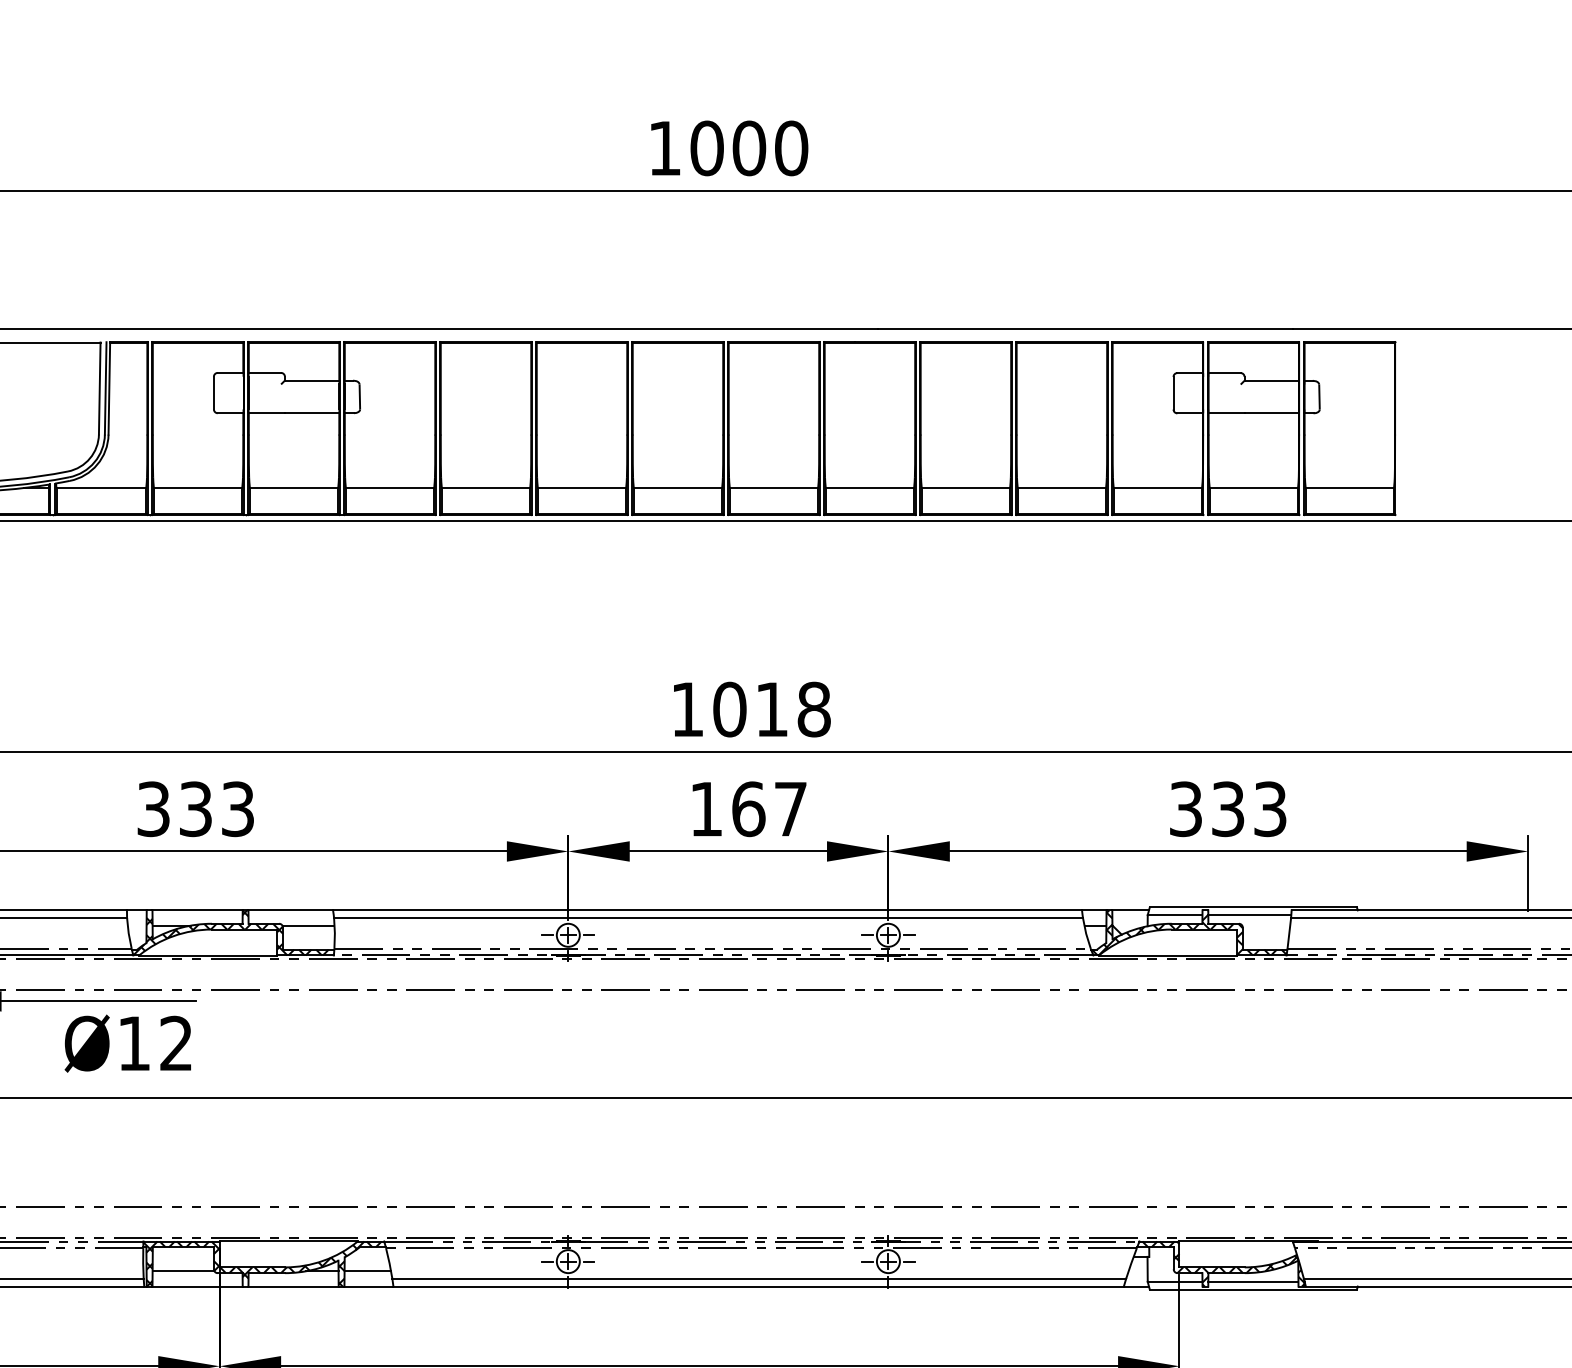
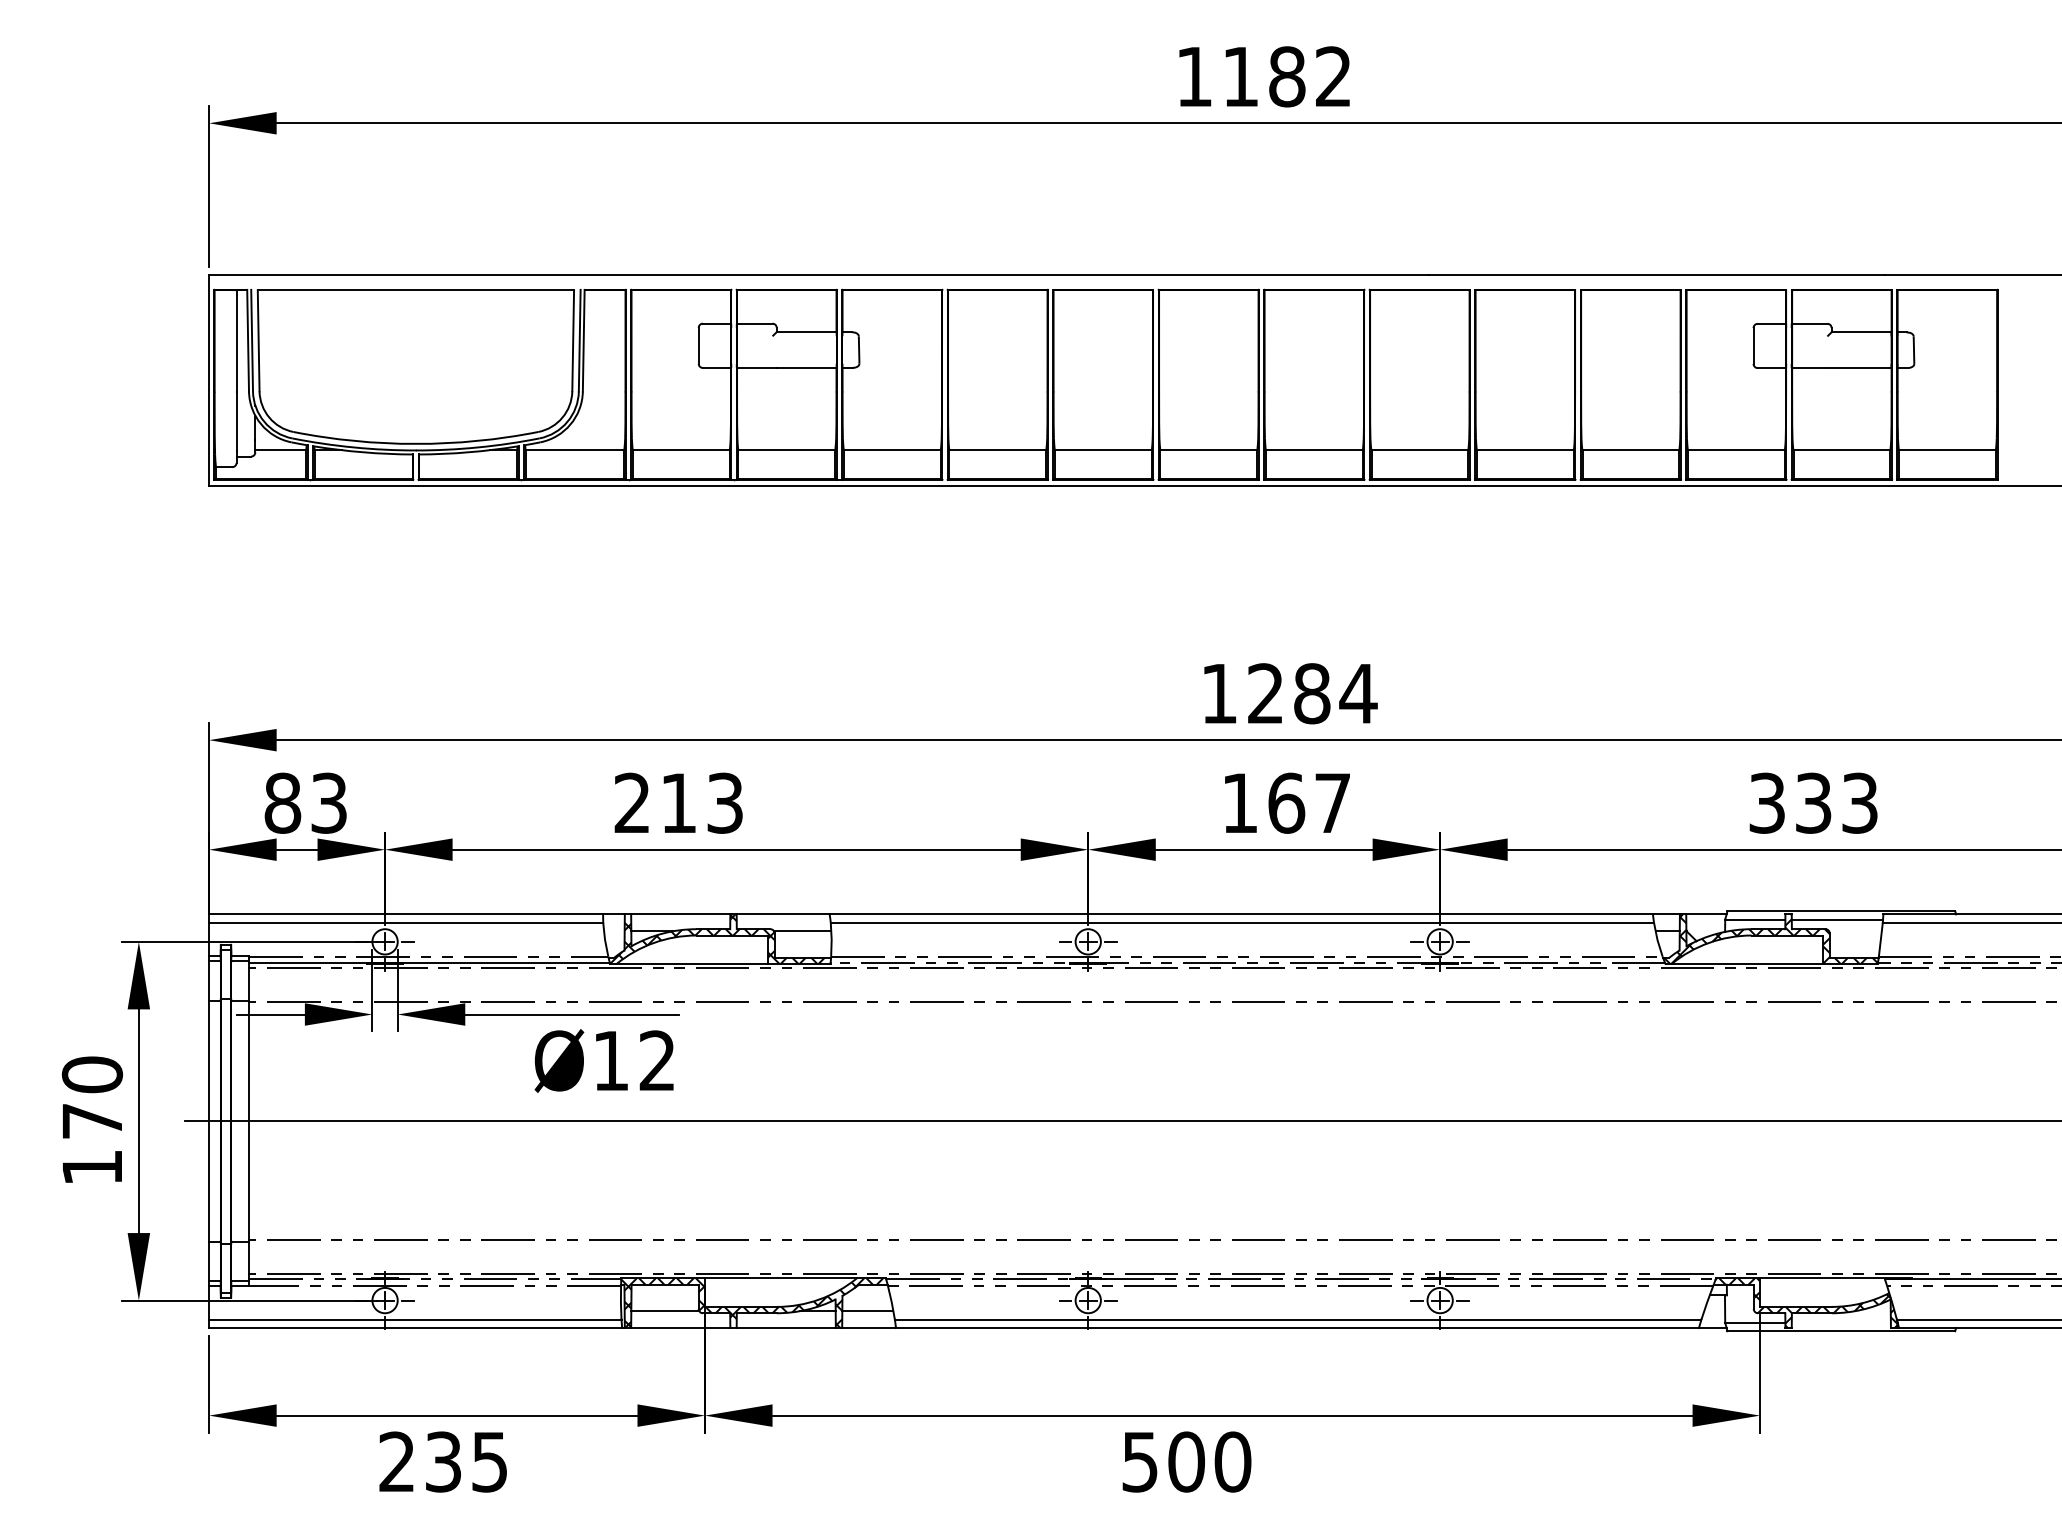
text: (749, 148) -> (1287, 76), 1000 -> 1182
text: (772, 709) -> (1312, 693), 1018 -> 1284
text: (174, 808) -> (655, 802), 333 -> 213
line: (1252, 1281) -> (1840, 1322), removed

